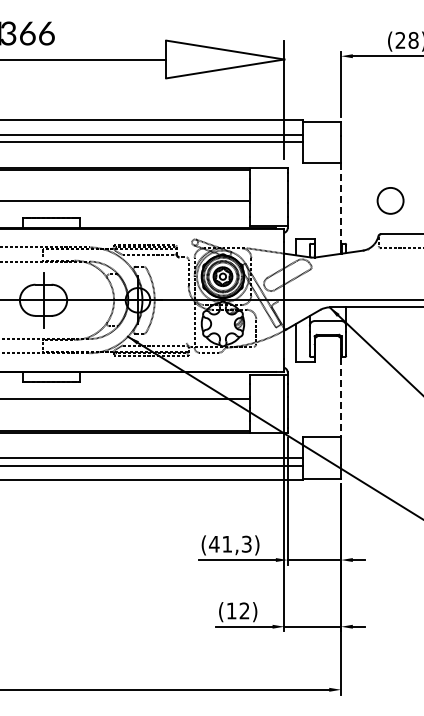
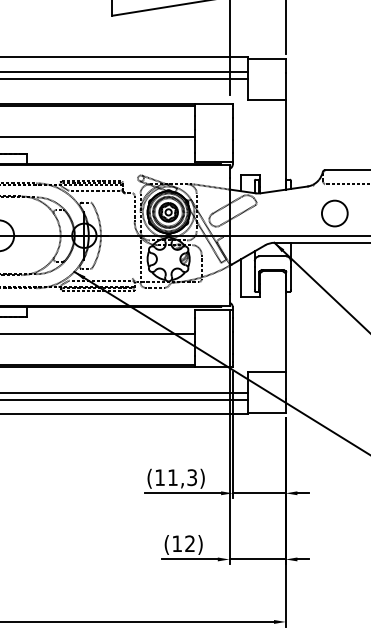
circle: (390, 200) -> (334, 213), moved
line: (341, 202) -> (286, 138), dashed -> solid
line: (341, 397) -> (286, 332), dashed -> solid
text: (214, 544) -> (160, 477), (41,3) -> (11,3)

